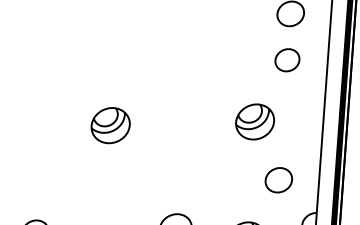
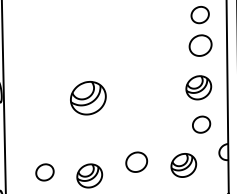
part: (287, 60) -> (200, 45), size x1.4
part: (254, 121) -> (198, 87), moved
part: (110, 124) -> (88, 97), size x1.4

